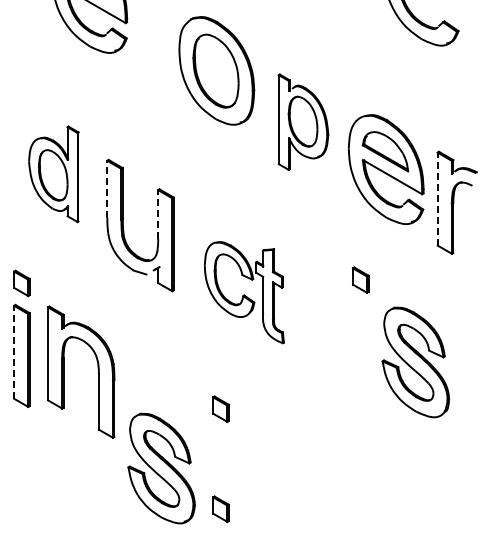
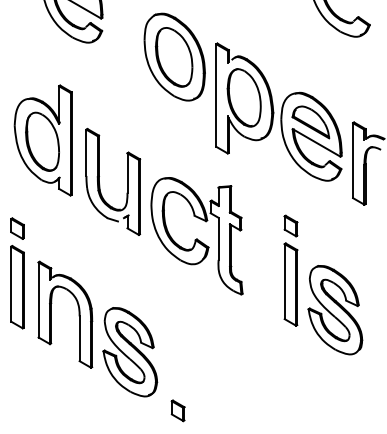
part: (303, 122) -> (244, 98), size x1.43
part: (53, 174) -> (43, 140), size x1.43
line: (107, 189) -> (86, 152), dashed -> solid
line: (437, 198) -> (352, 160), dashed -> solid
line: (158, 214) -> (127, 173), dashed -> solid
part: (244, 292) -> (197, 235), size x1.43
line: (14, 351) -> (11, 283), dashed -> solid
part: (360, 352) -> (290, 284), added
part: (415, 362) -> (335, 310), moved
part: (64, 371) -> (51, 314), moved
part: (220, 408) -> (177, 329), removed
part: (161, 468) -> (130, 352), moved

